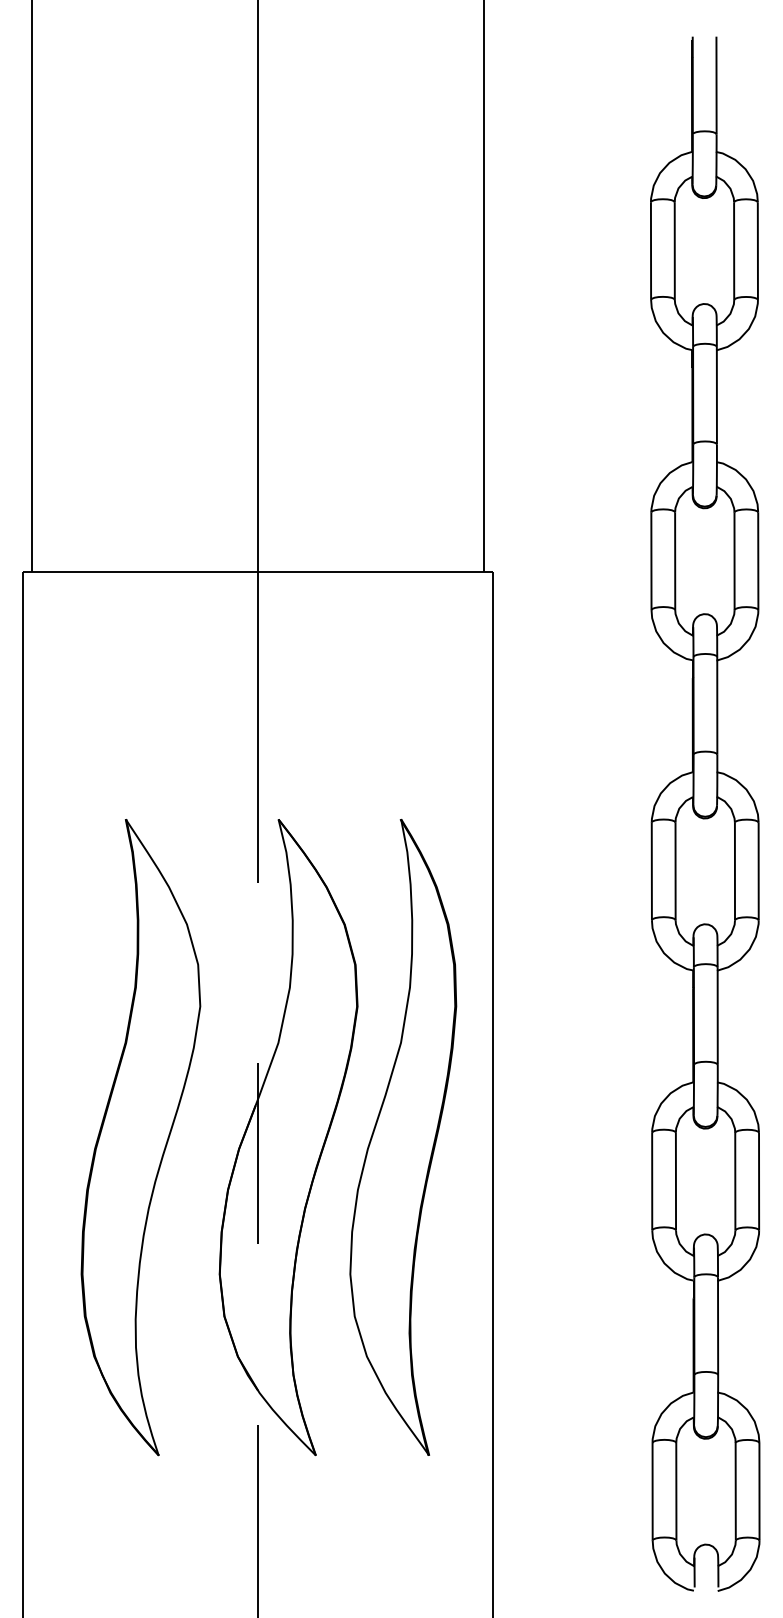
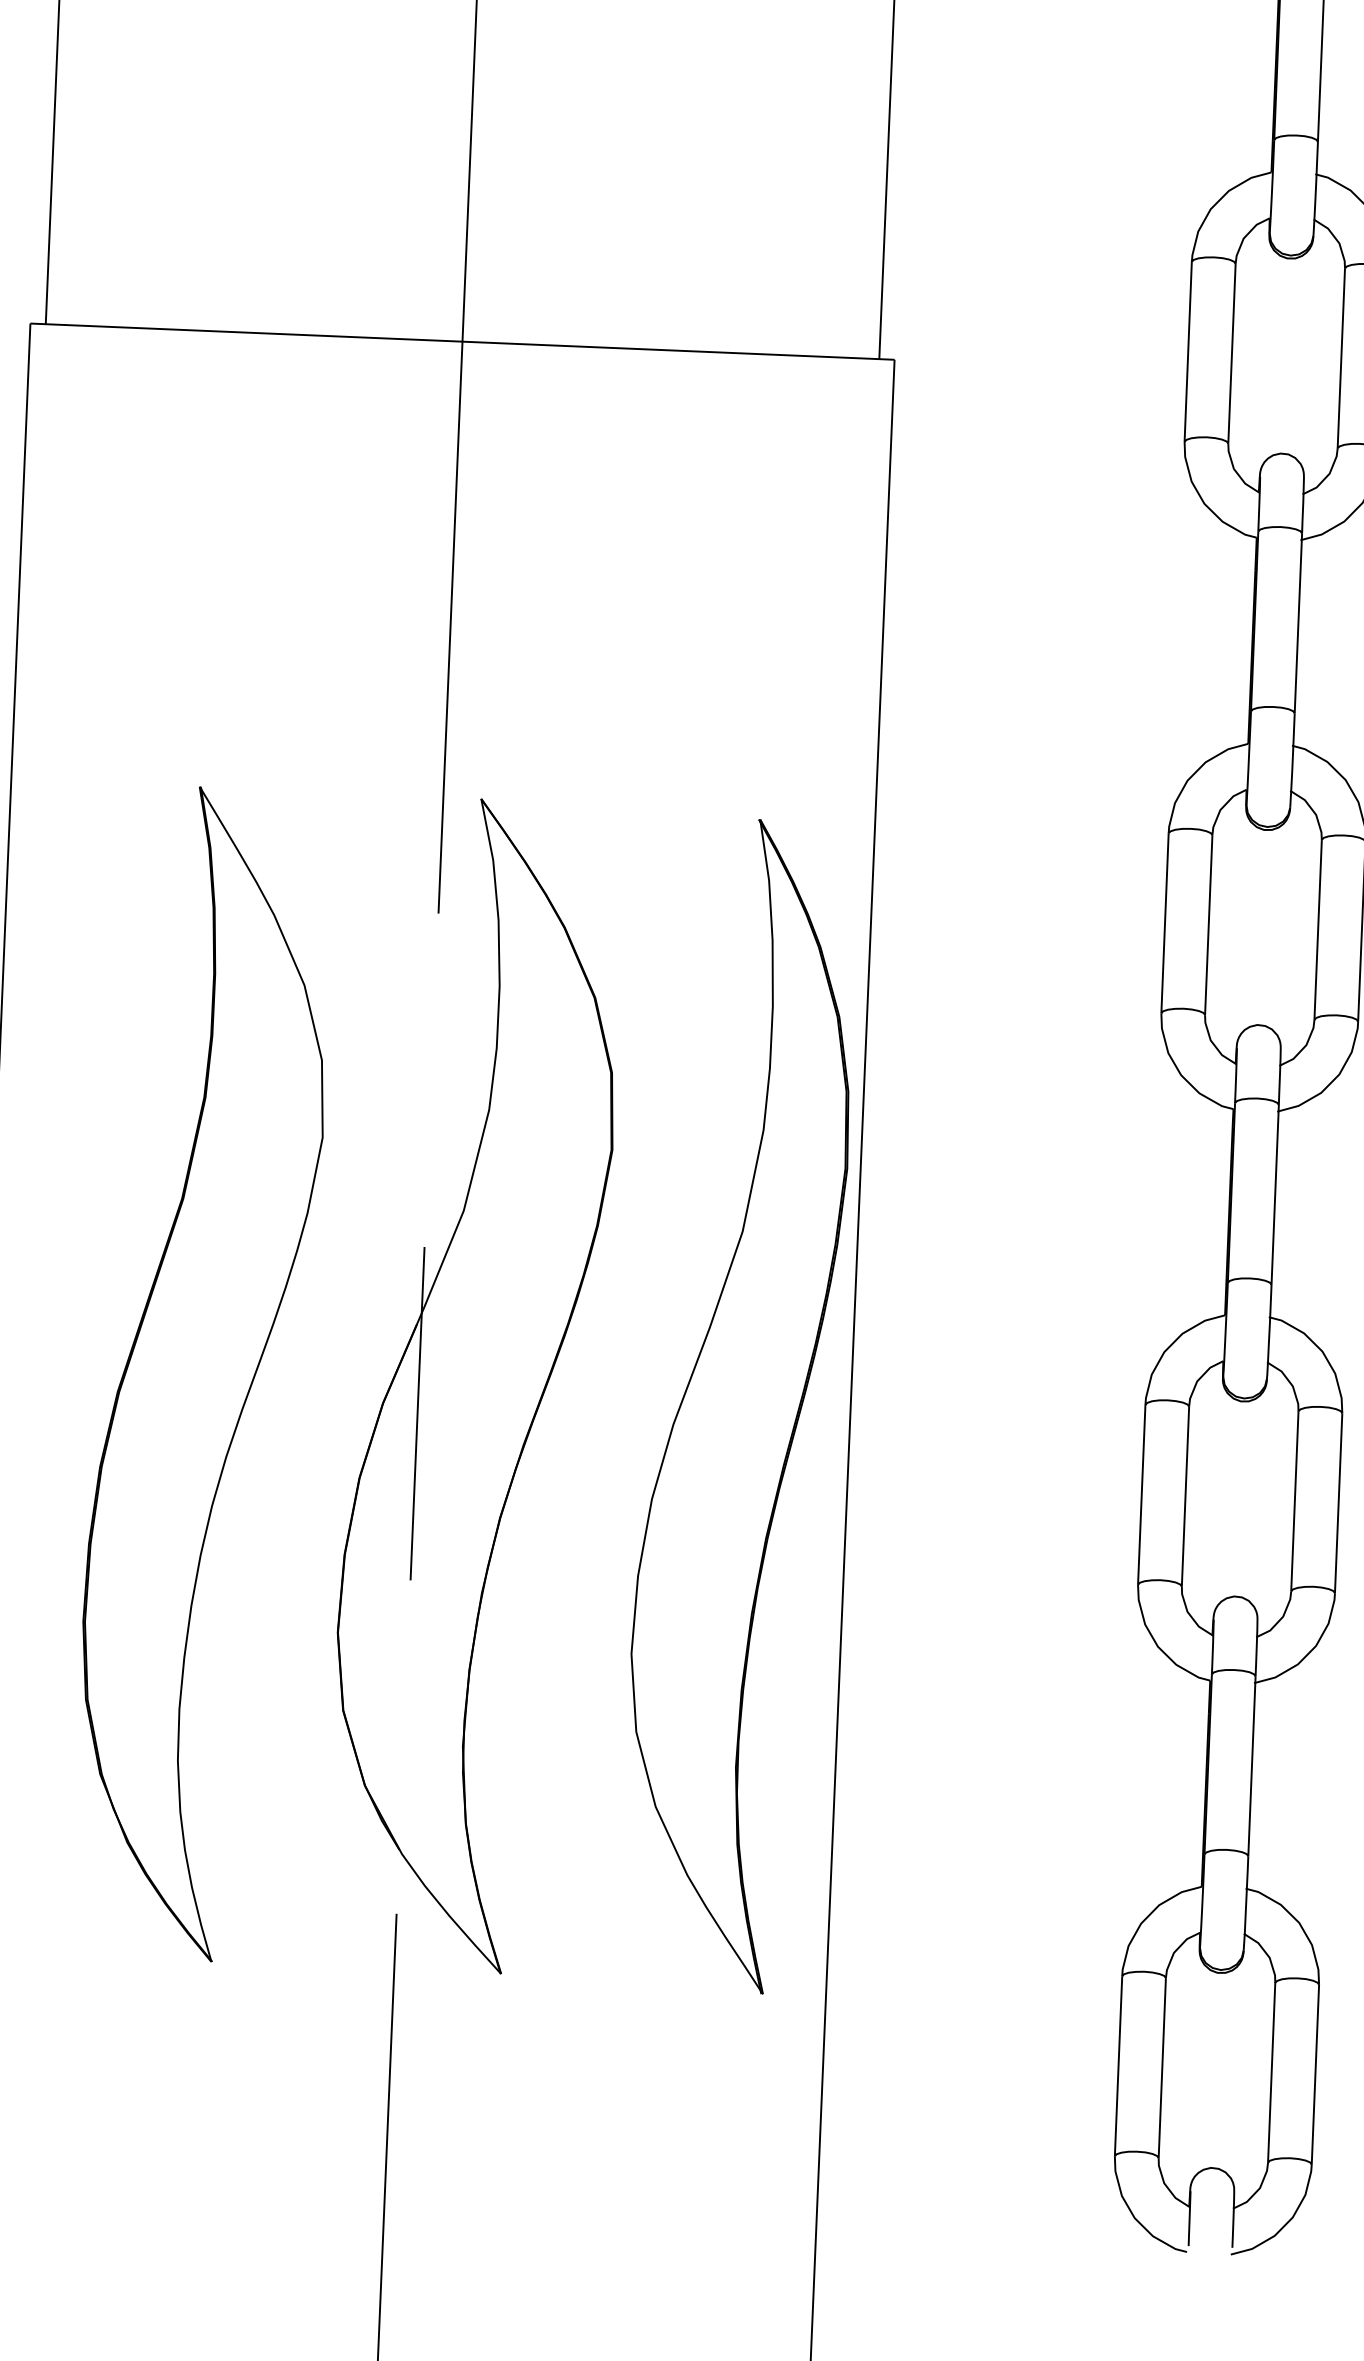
part: (403, 1136) -> (740, 1404), moved

